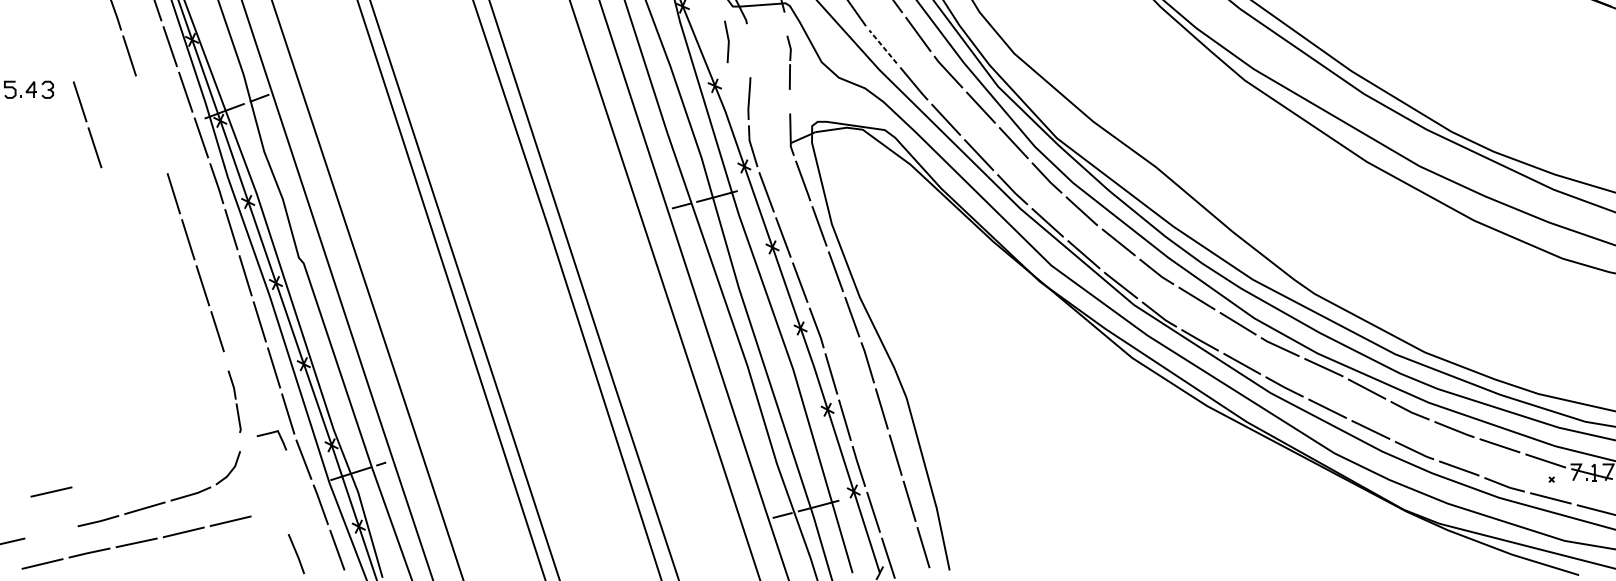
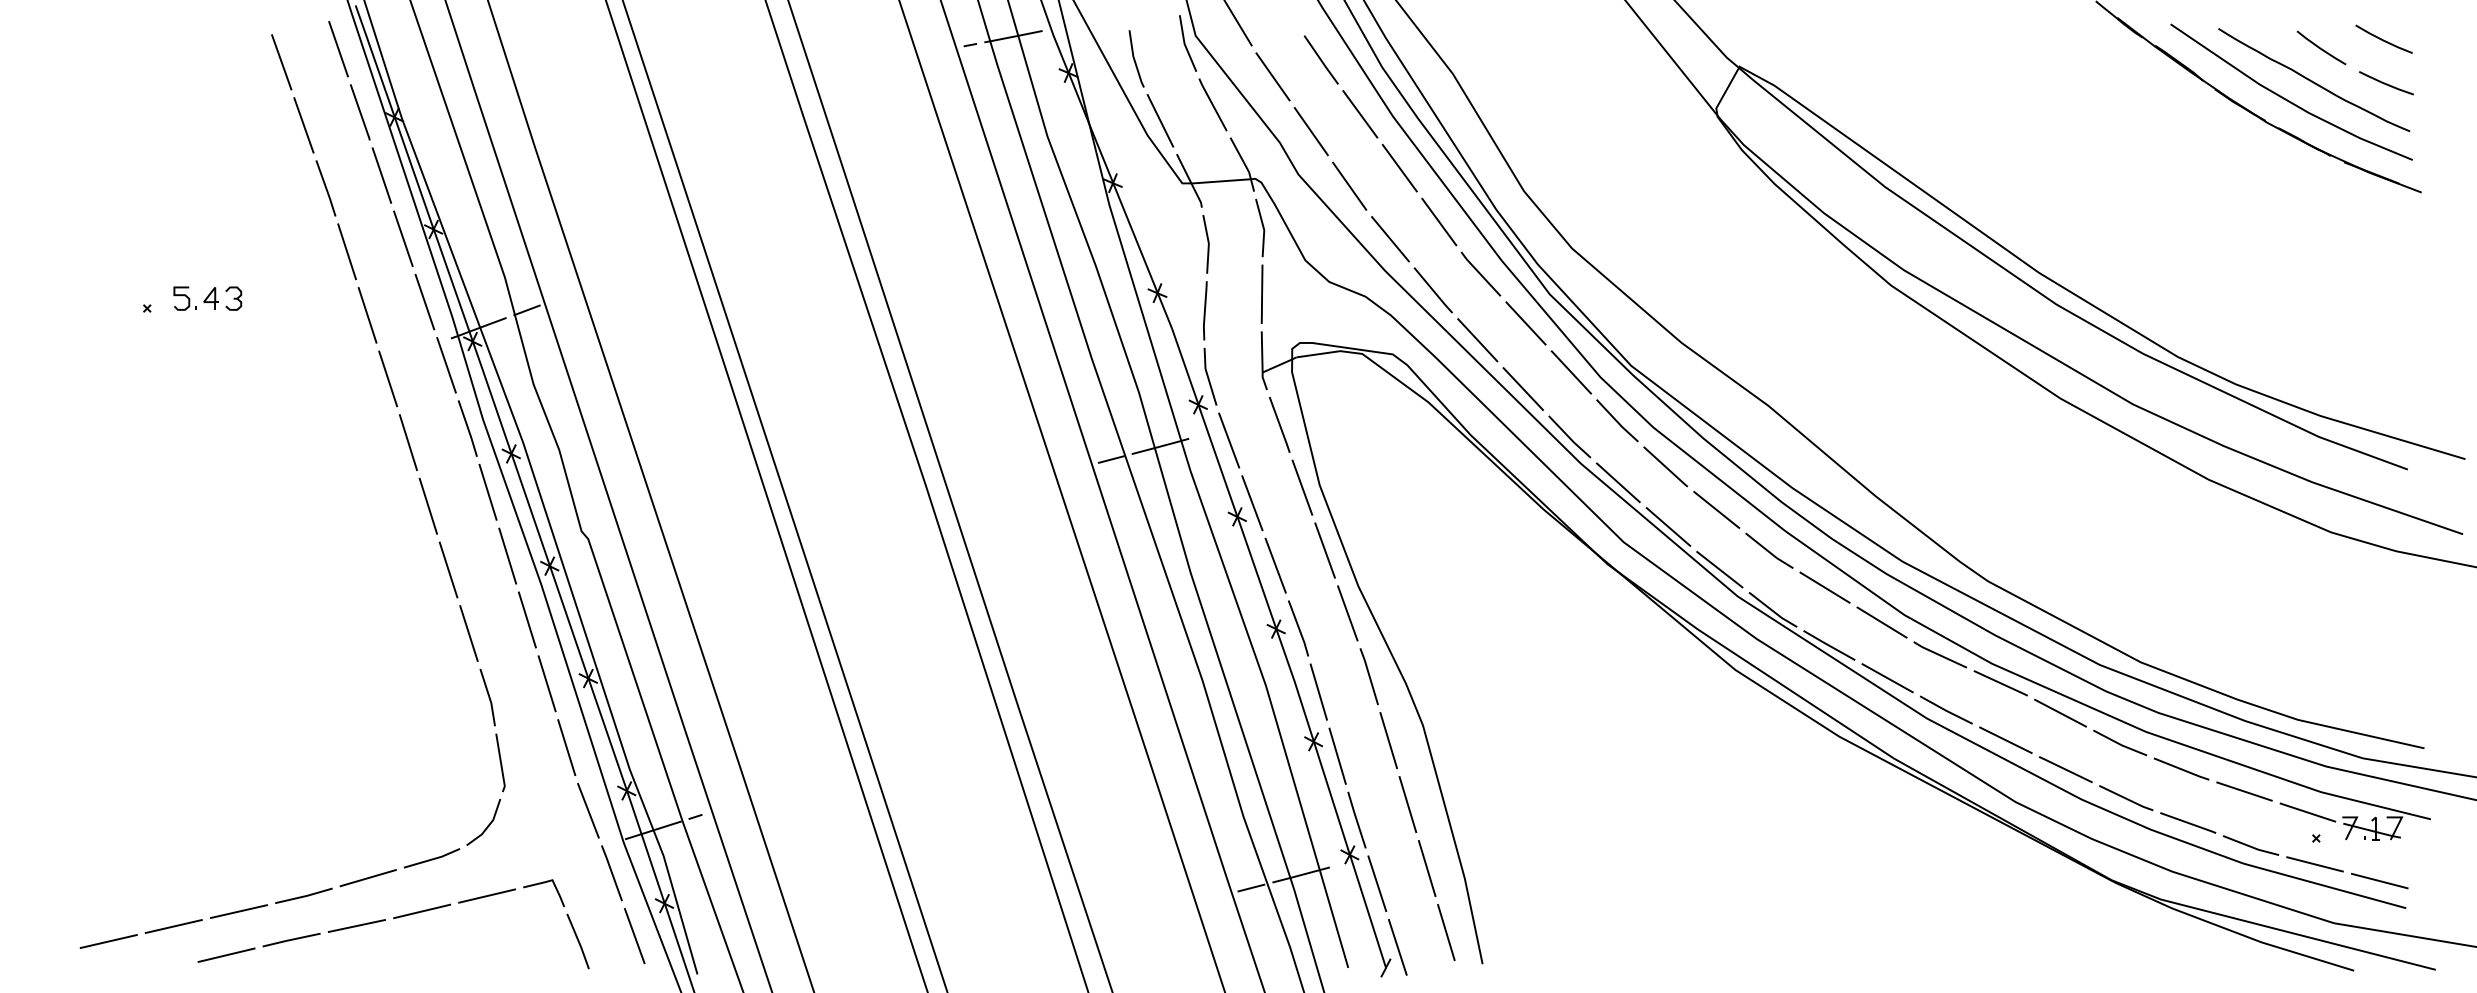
line: (727, 42) -> (1207, 245), moved
line: (883, 47) -> (1390, 239), dashed -> solid
part: (789, 62) -> (1260, 260), size x1.67
line: (88, 127) -> (378, 350), moved
part: (234, 401) -> (492, 730), size x1.43
line: (269, 434) -> (540, 884), moved
line: (51, 491) -> (238, 911), moved

